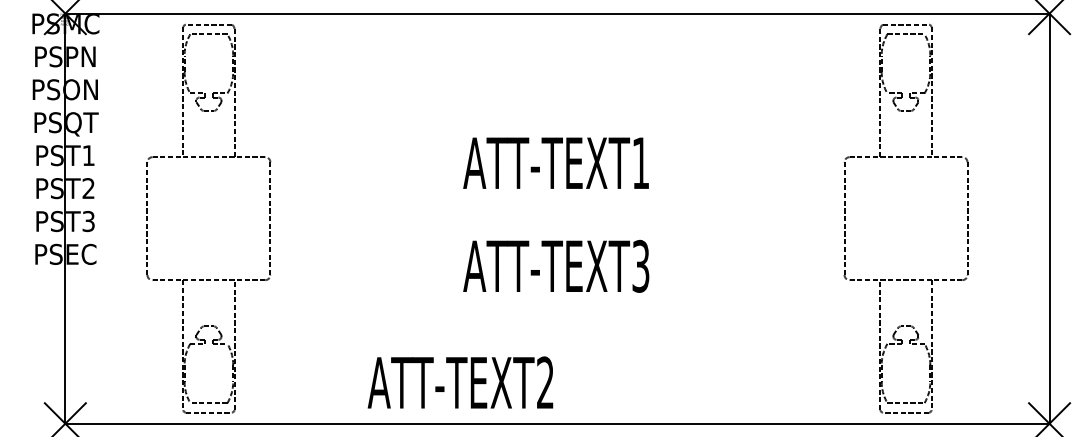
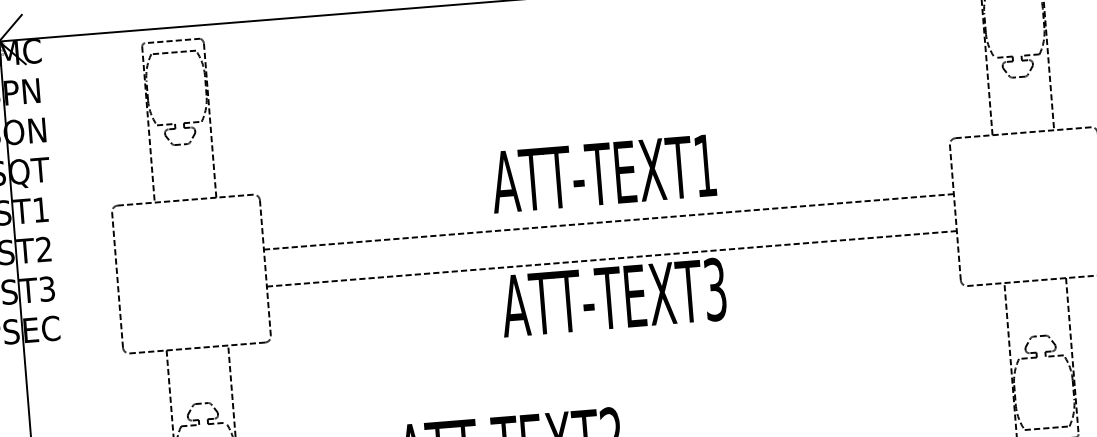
line: (557, 203) -> (608, 222), added
line: (557, 234) -> (611, 259), added

